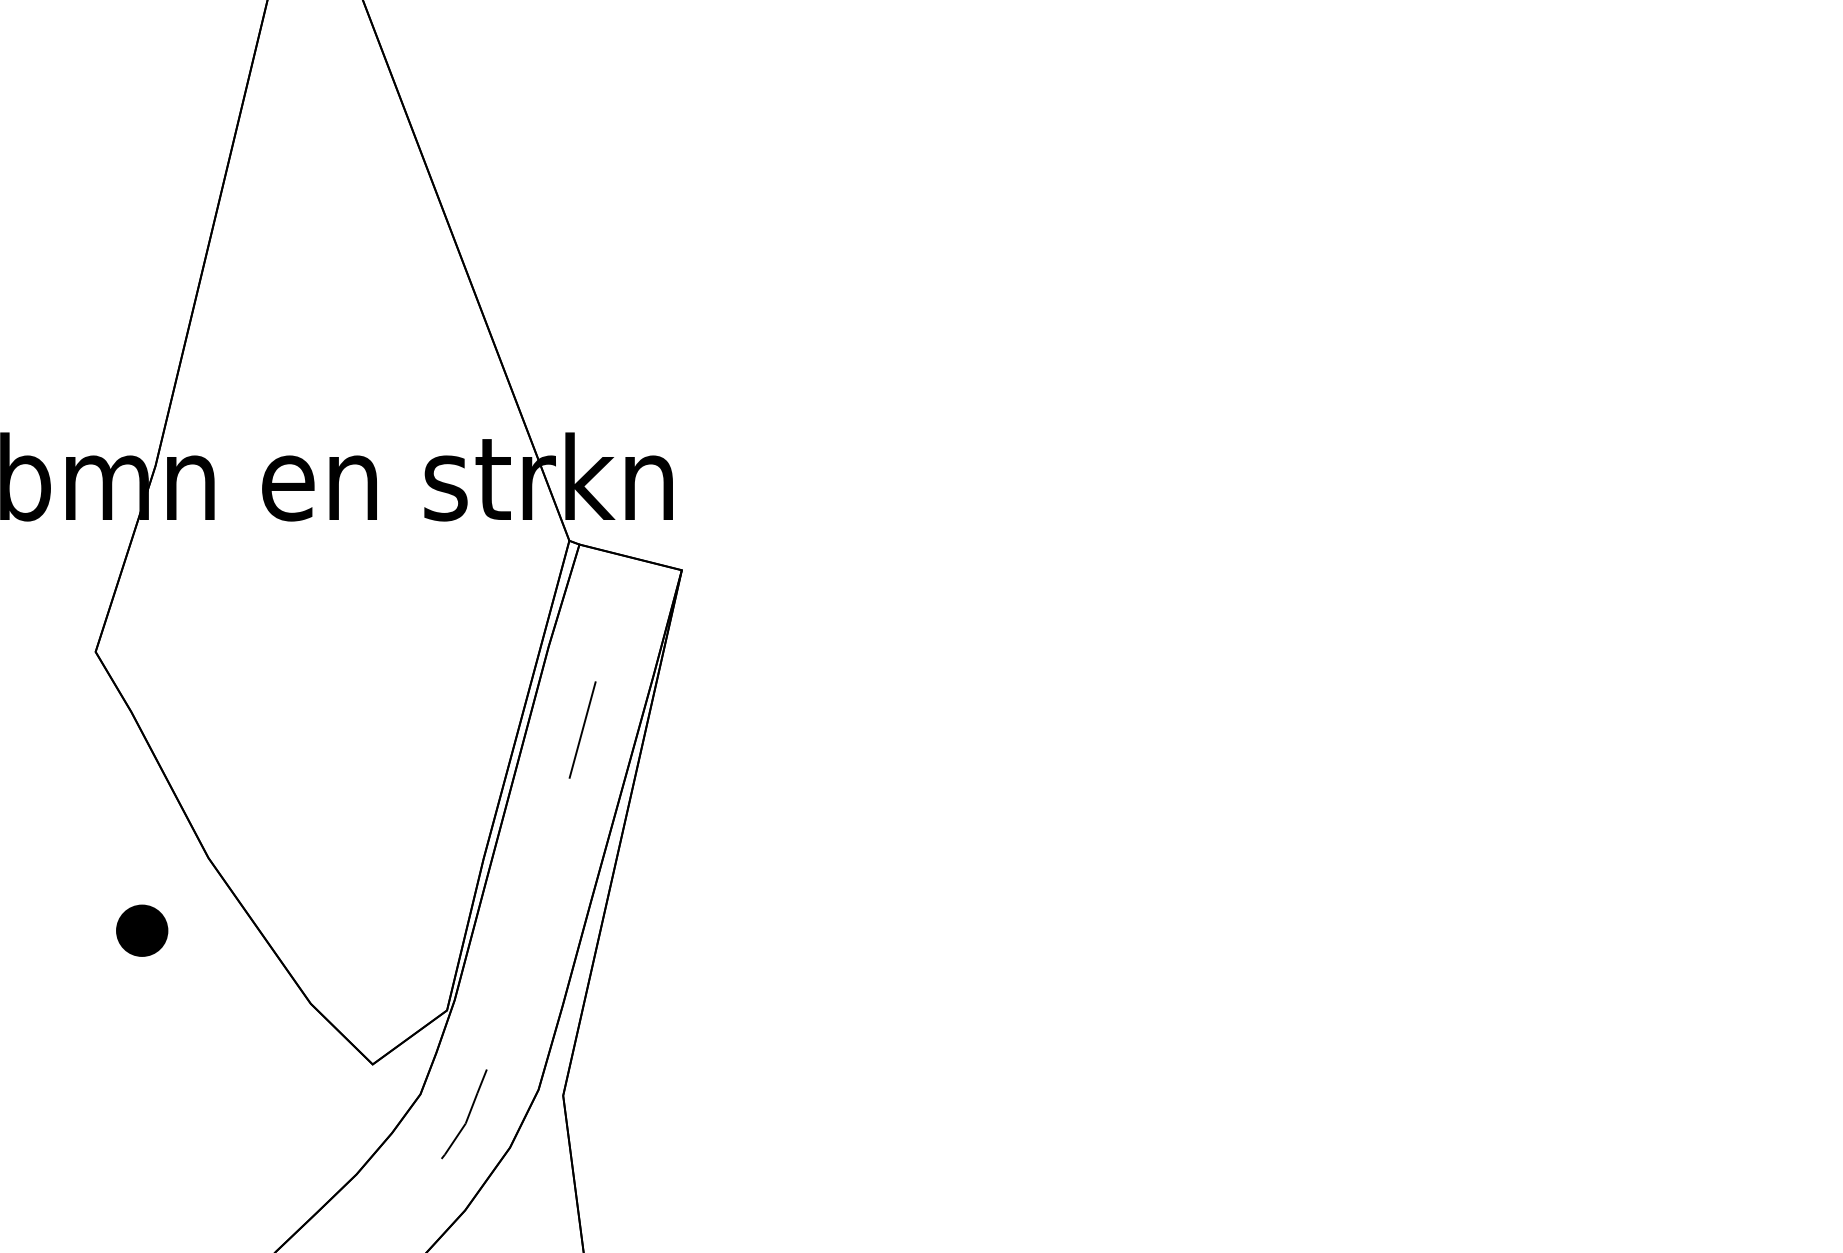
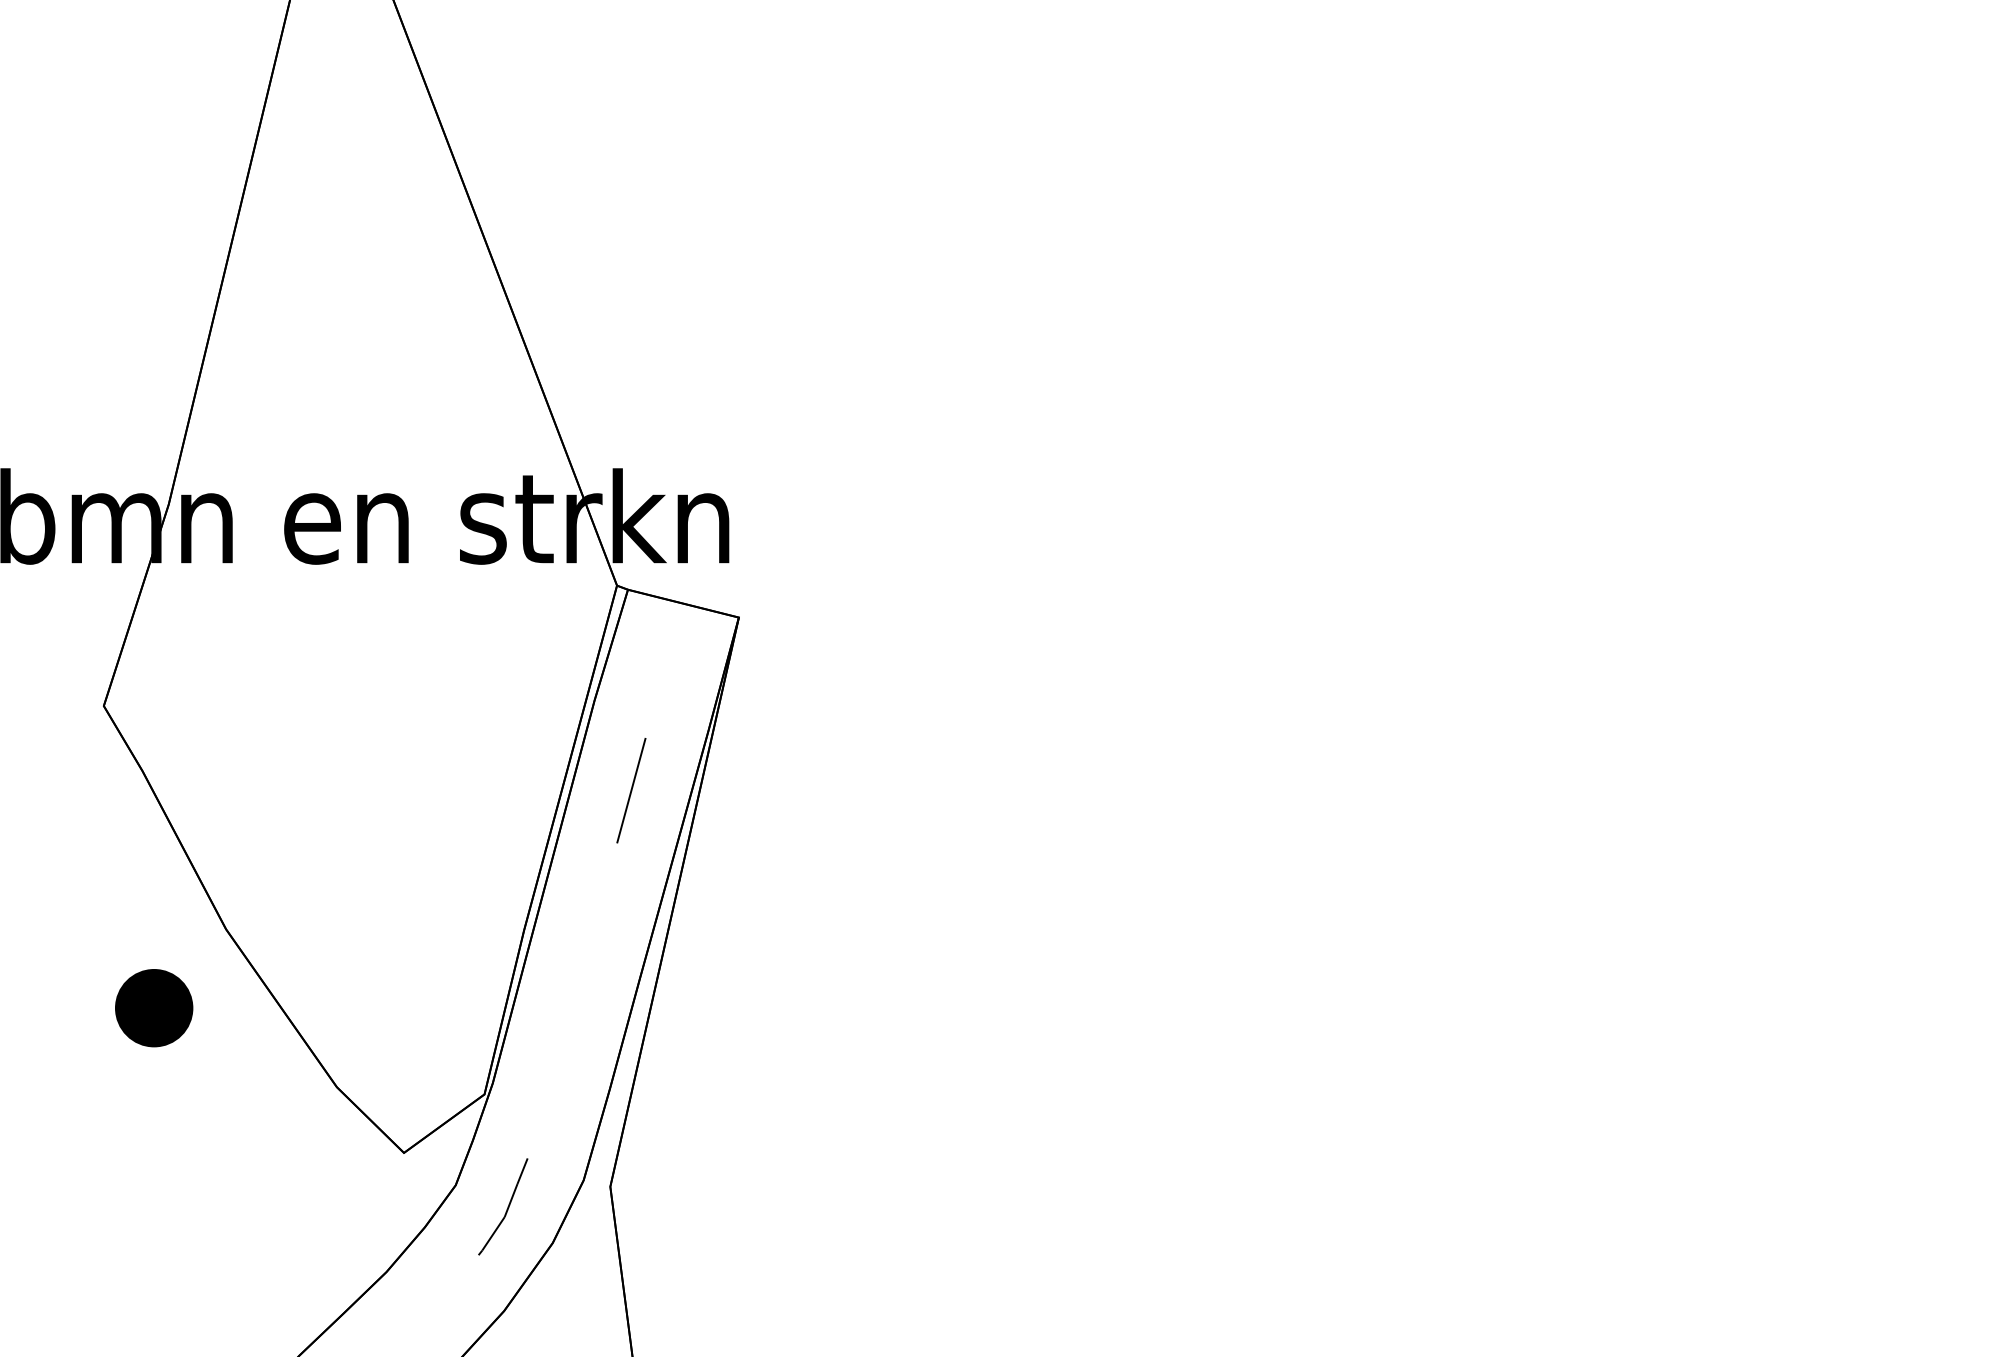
part: (142, 930) -> (154, 1007), size x1.4

